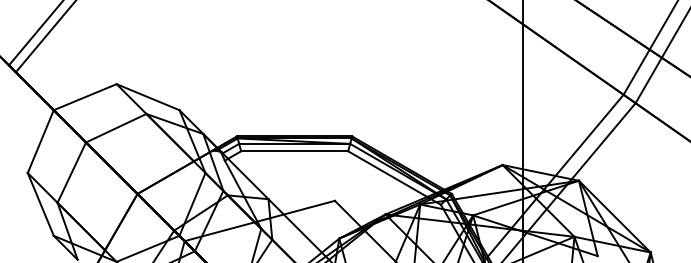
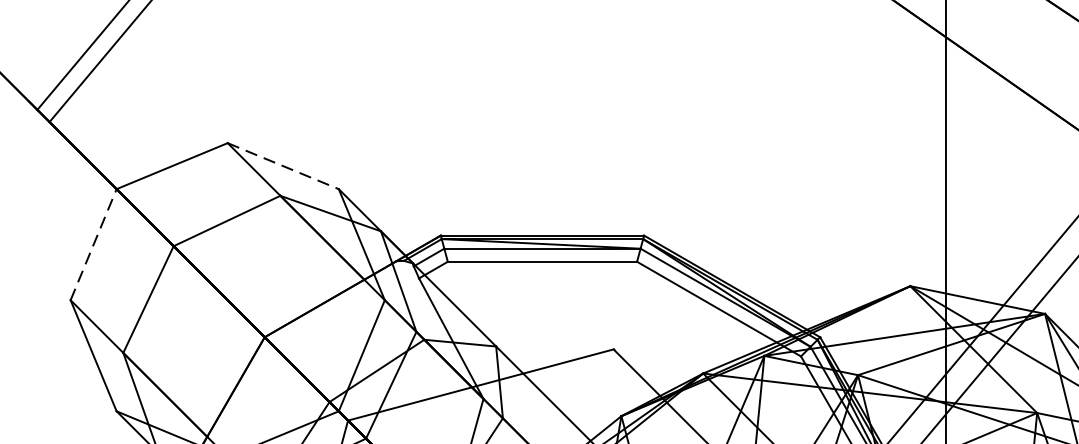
line: (148, 97) -> (284, 166), solid -> dashed
line: (41, 141) -> (94, 244), solid -> dashed

